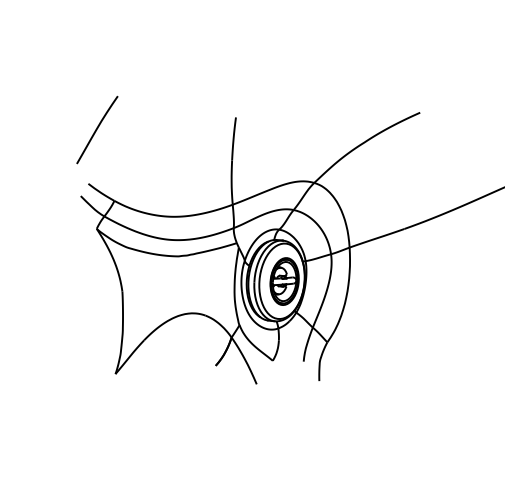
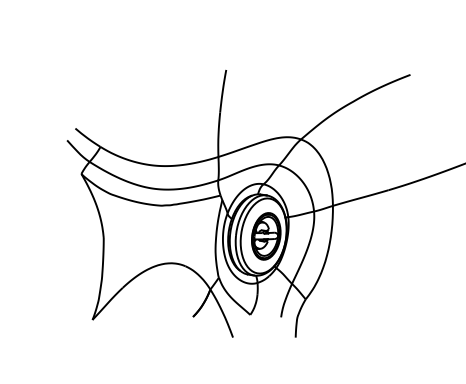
curve: (97, 129) -> (87, 74), removed

